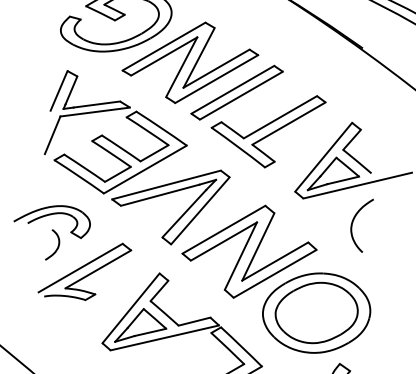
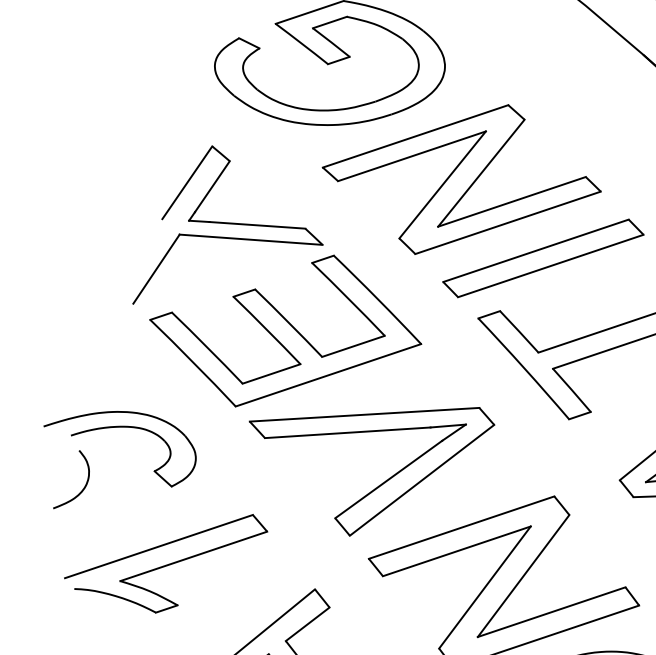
curve: (57, 245) -> (83, 484), moved

